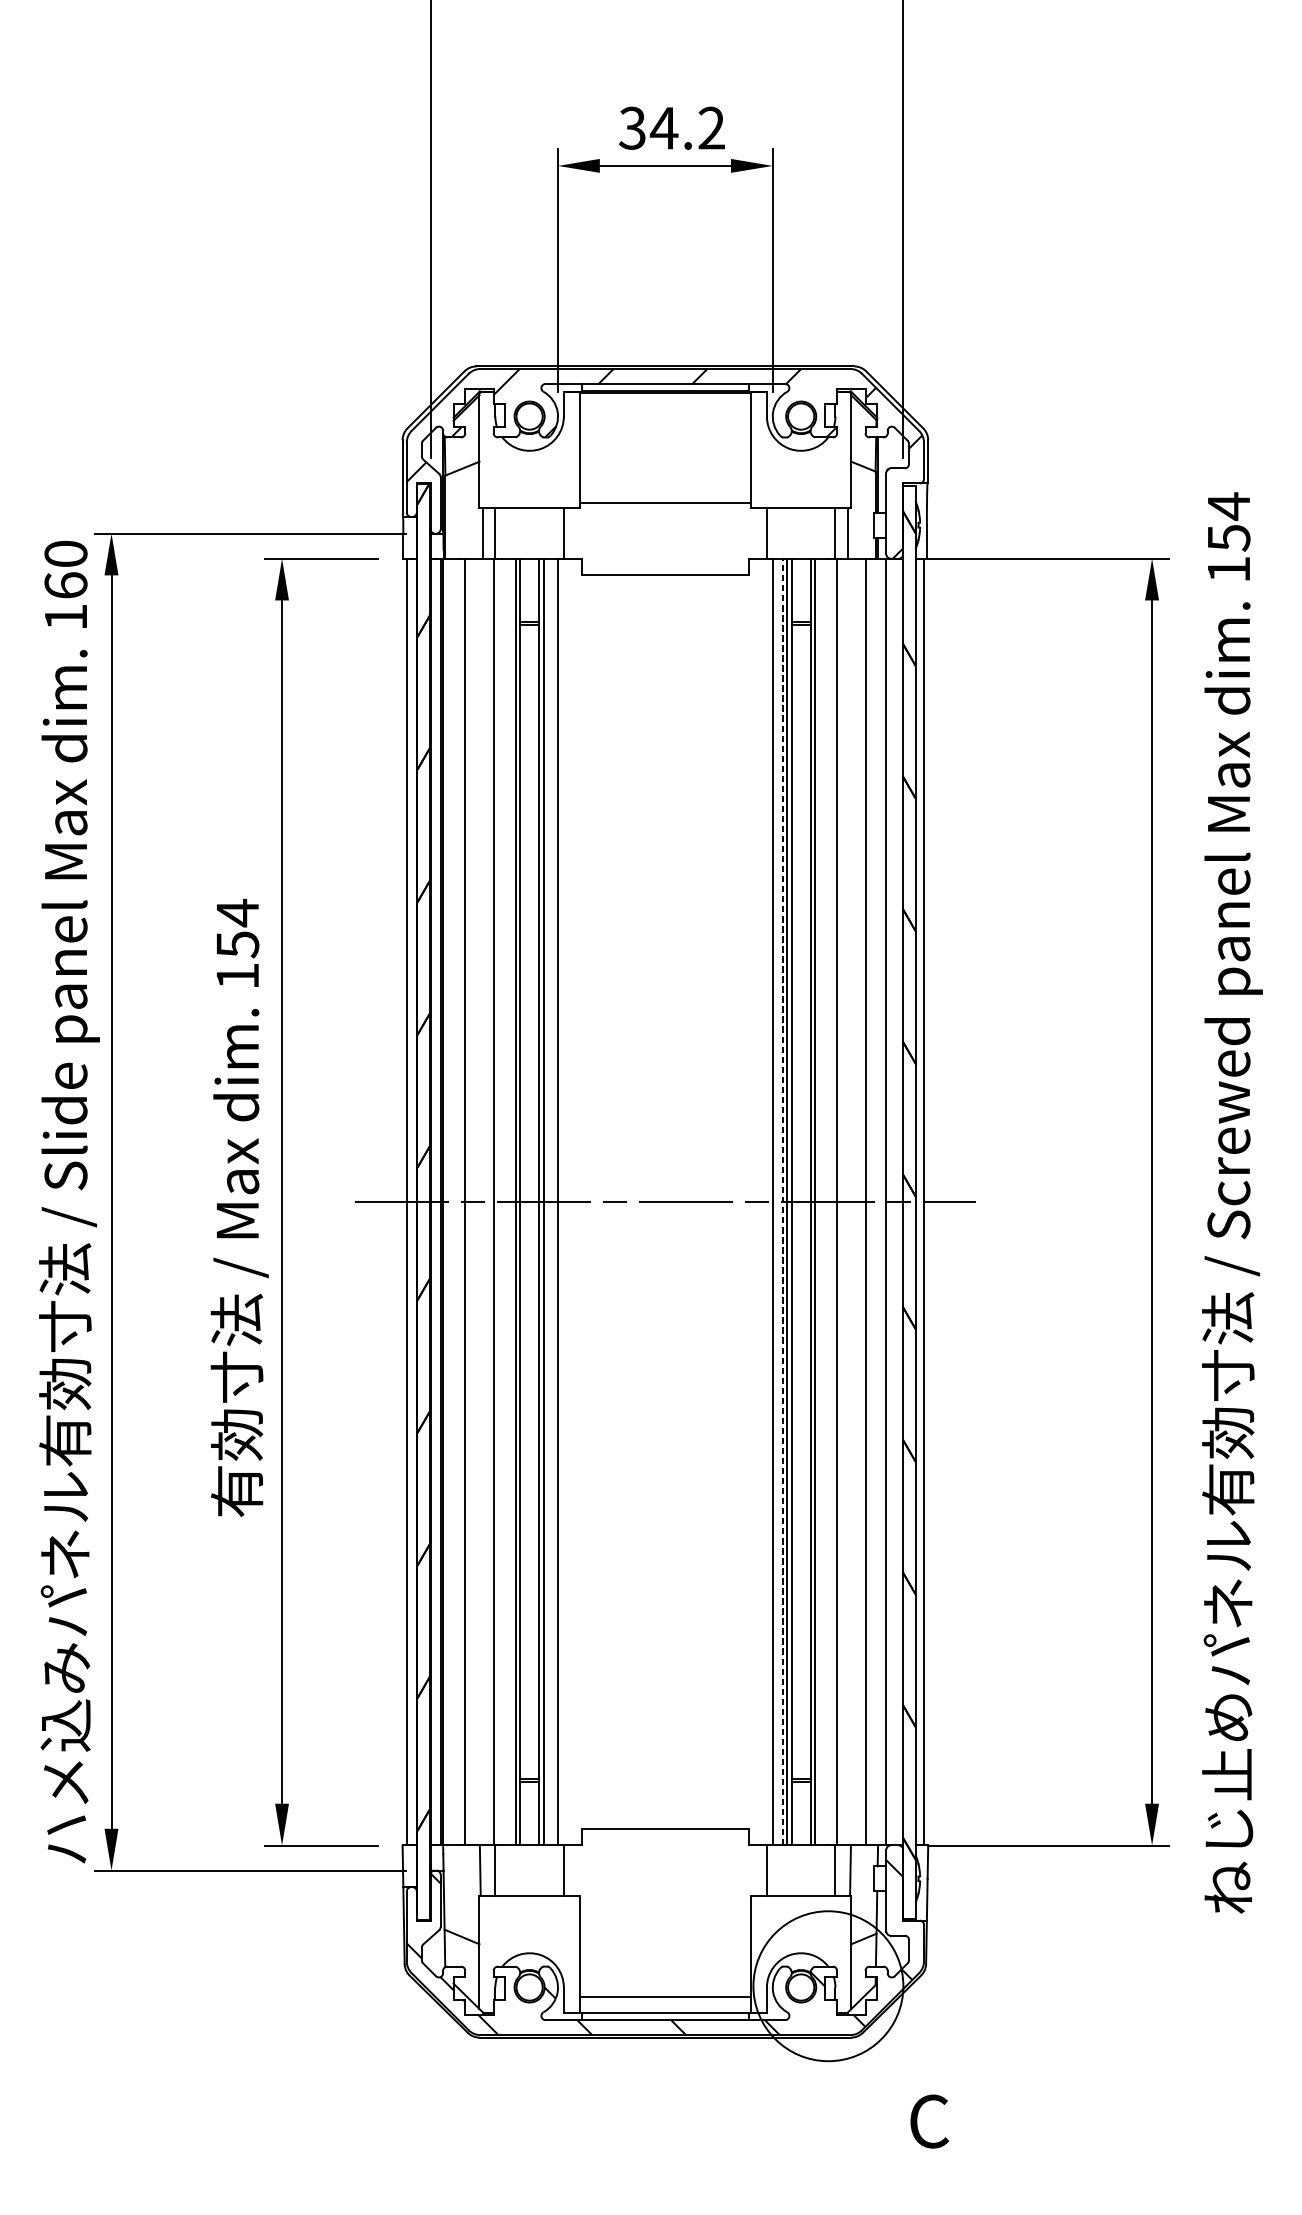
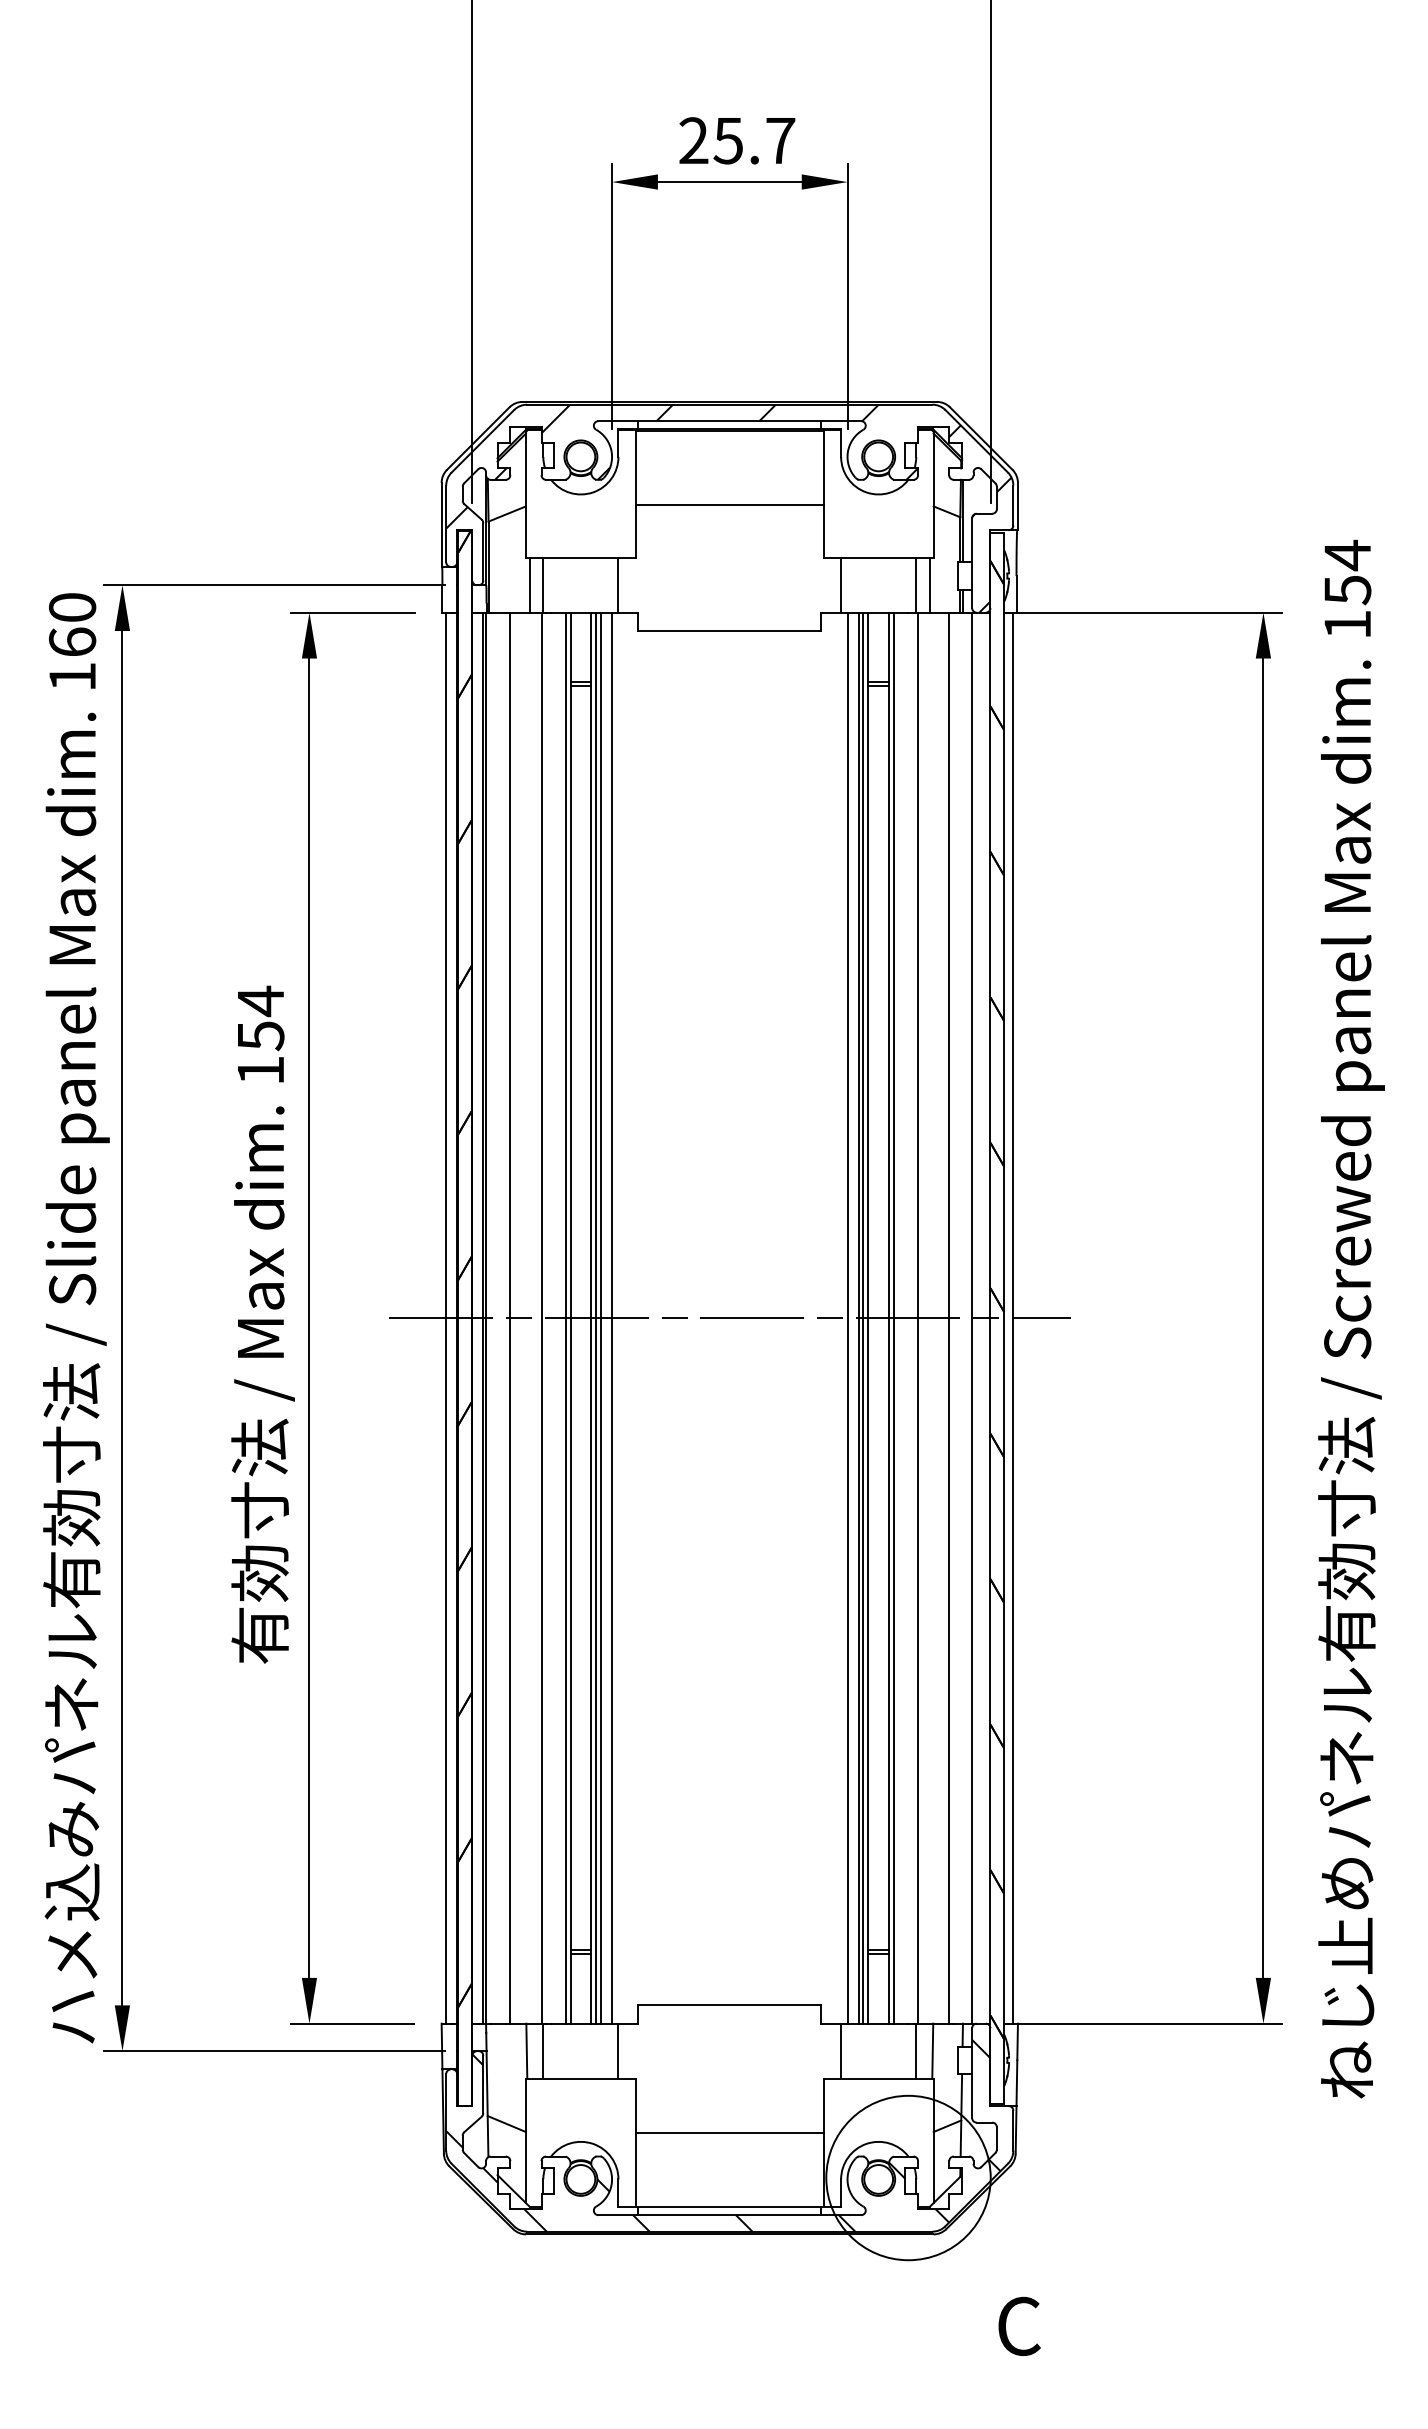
text: (671, 128) -> (736, 140), 34.2 -> 25.7
line: (665, 502) -> (729, 504), moved
line: (547, 1201) -> (600, 1317), added
line: (782, 1201) -> (858, 1317), dashed -> solid
line: (665, 1996) -> (729, 2133), moved

